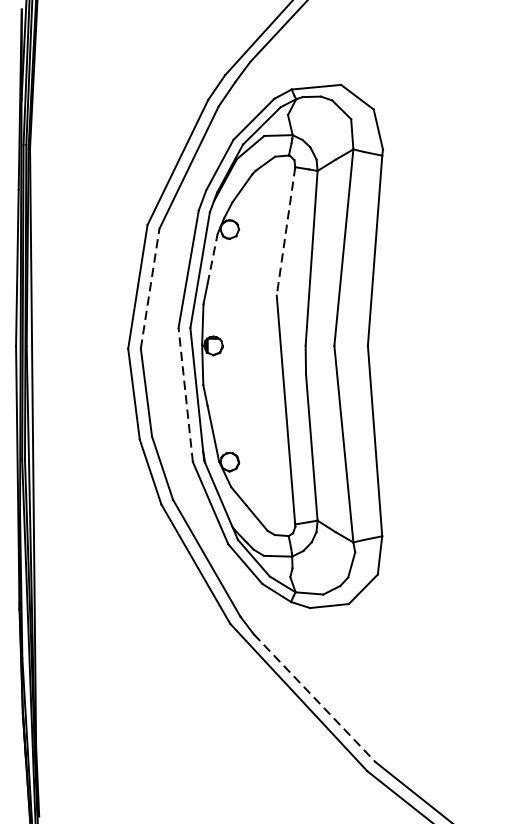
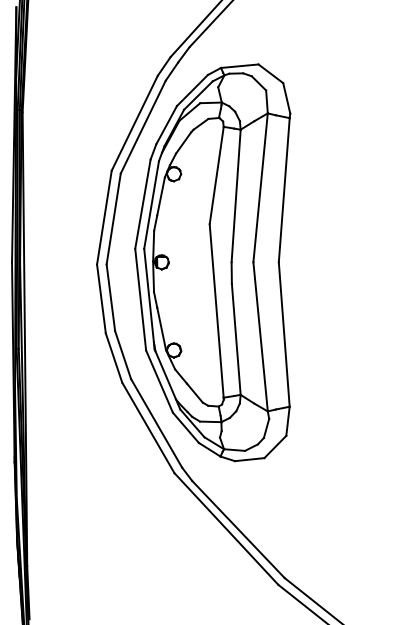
line: (285, 232) -> (216, 176), dashed -> solid
line: (213, 257) -> (161, 195), dashed -> solid
line: (149, 289) -> (113, 219), dashed -> solid
line: (185, 394) -> (140, 299), dashed -> solid
line: (314, 698) -> (238, 529), dashed -> solid

